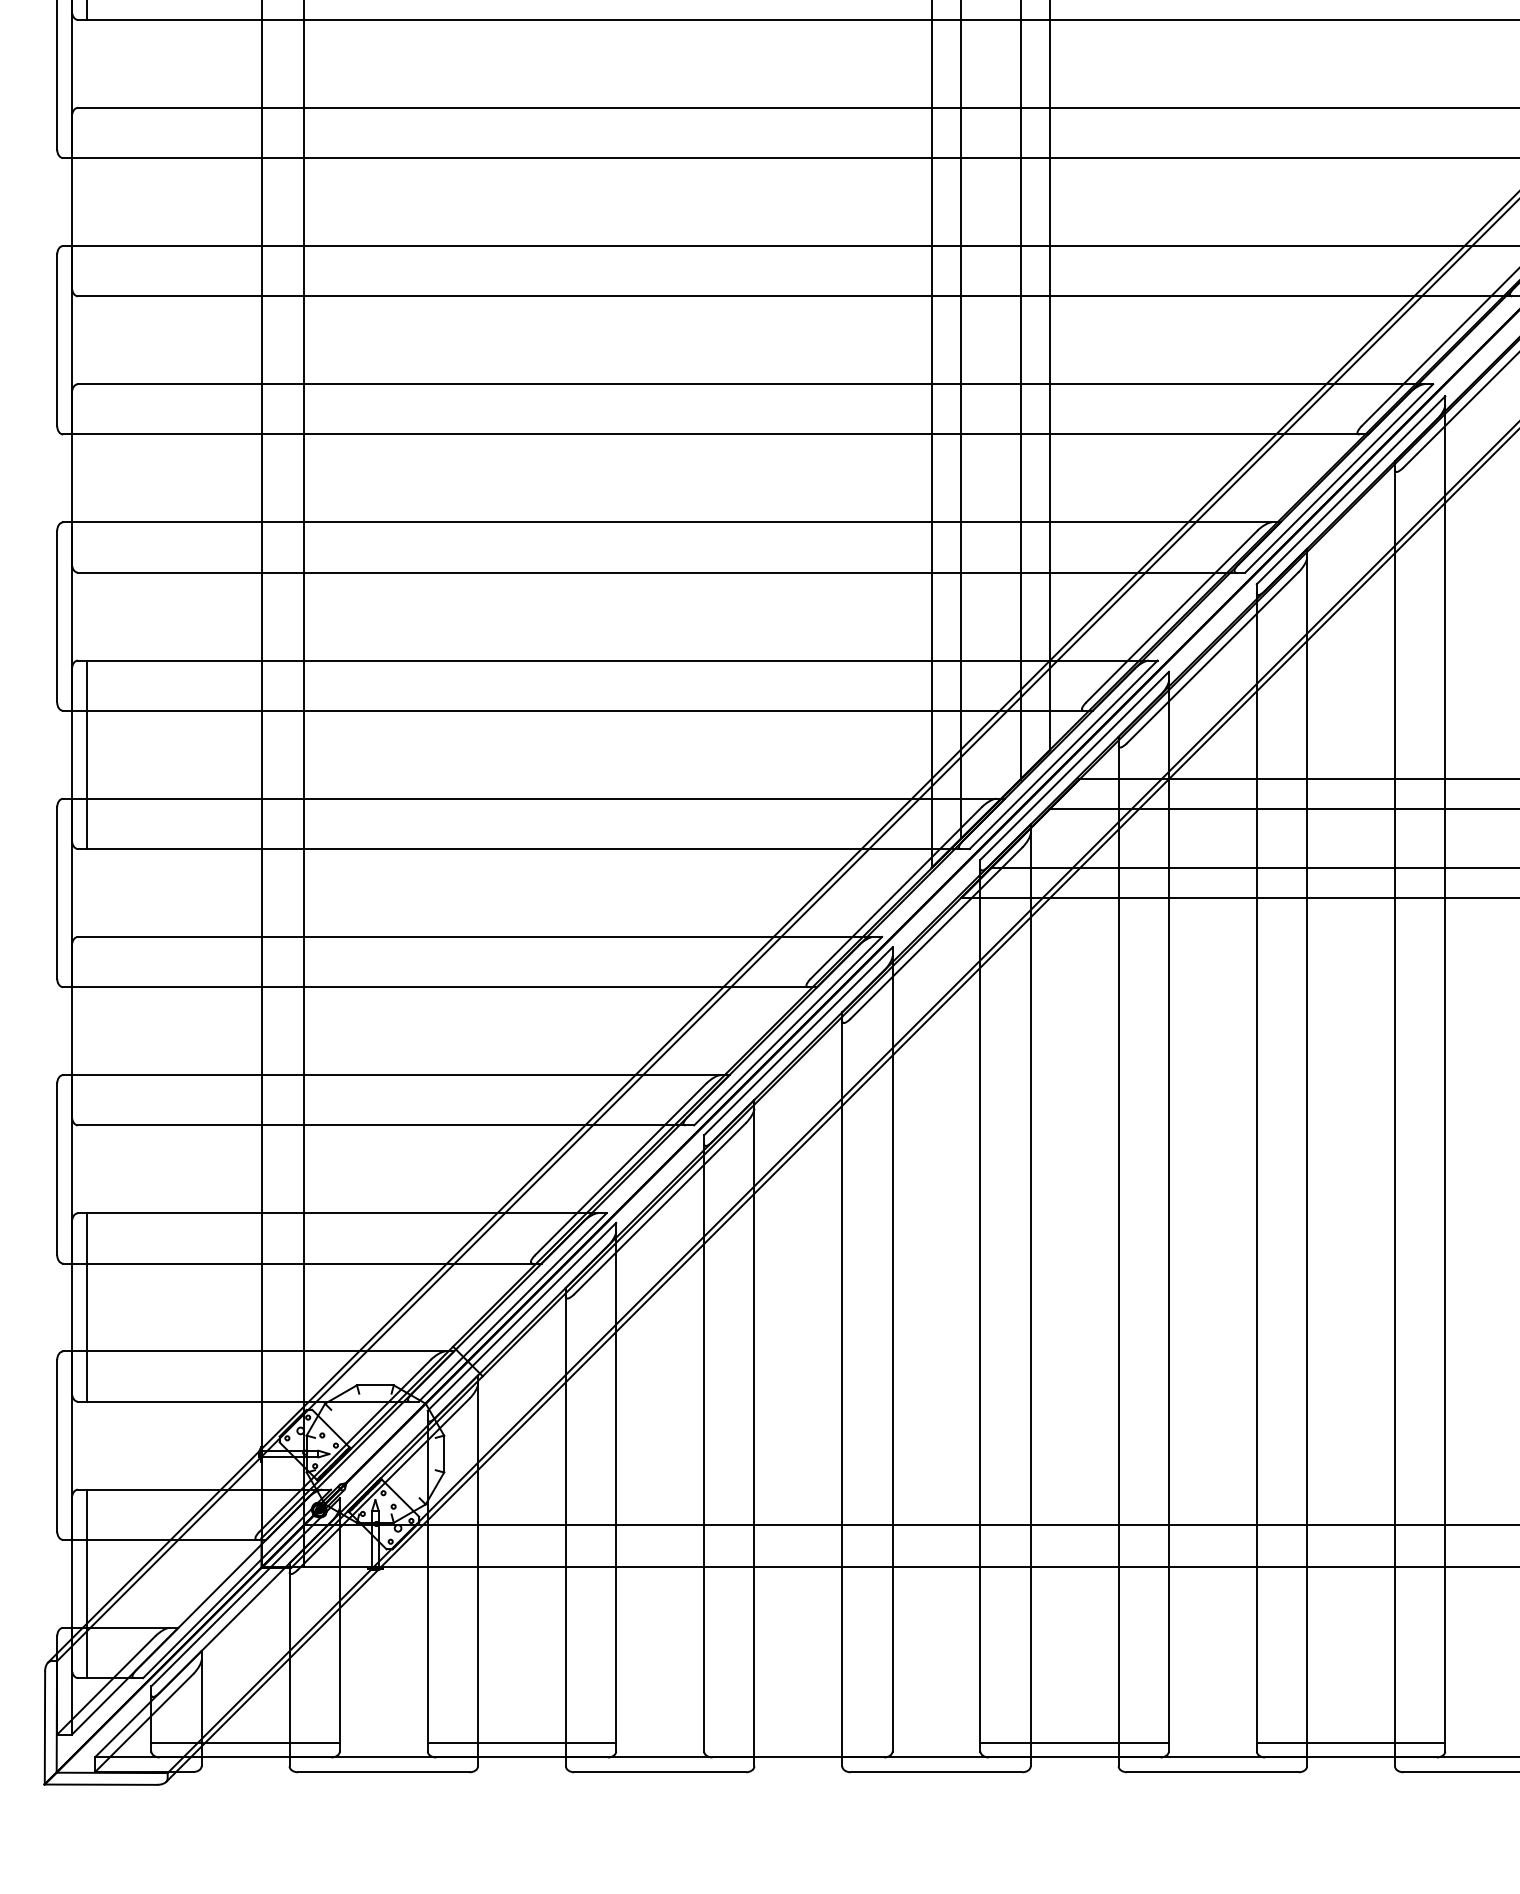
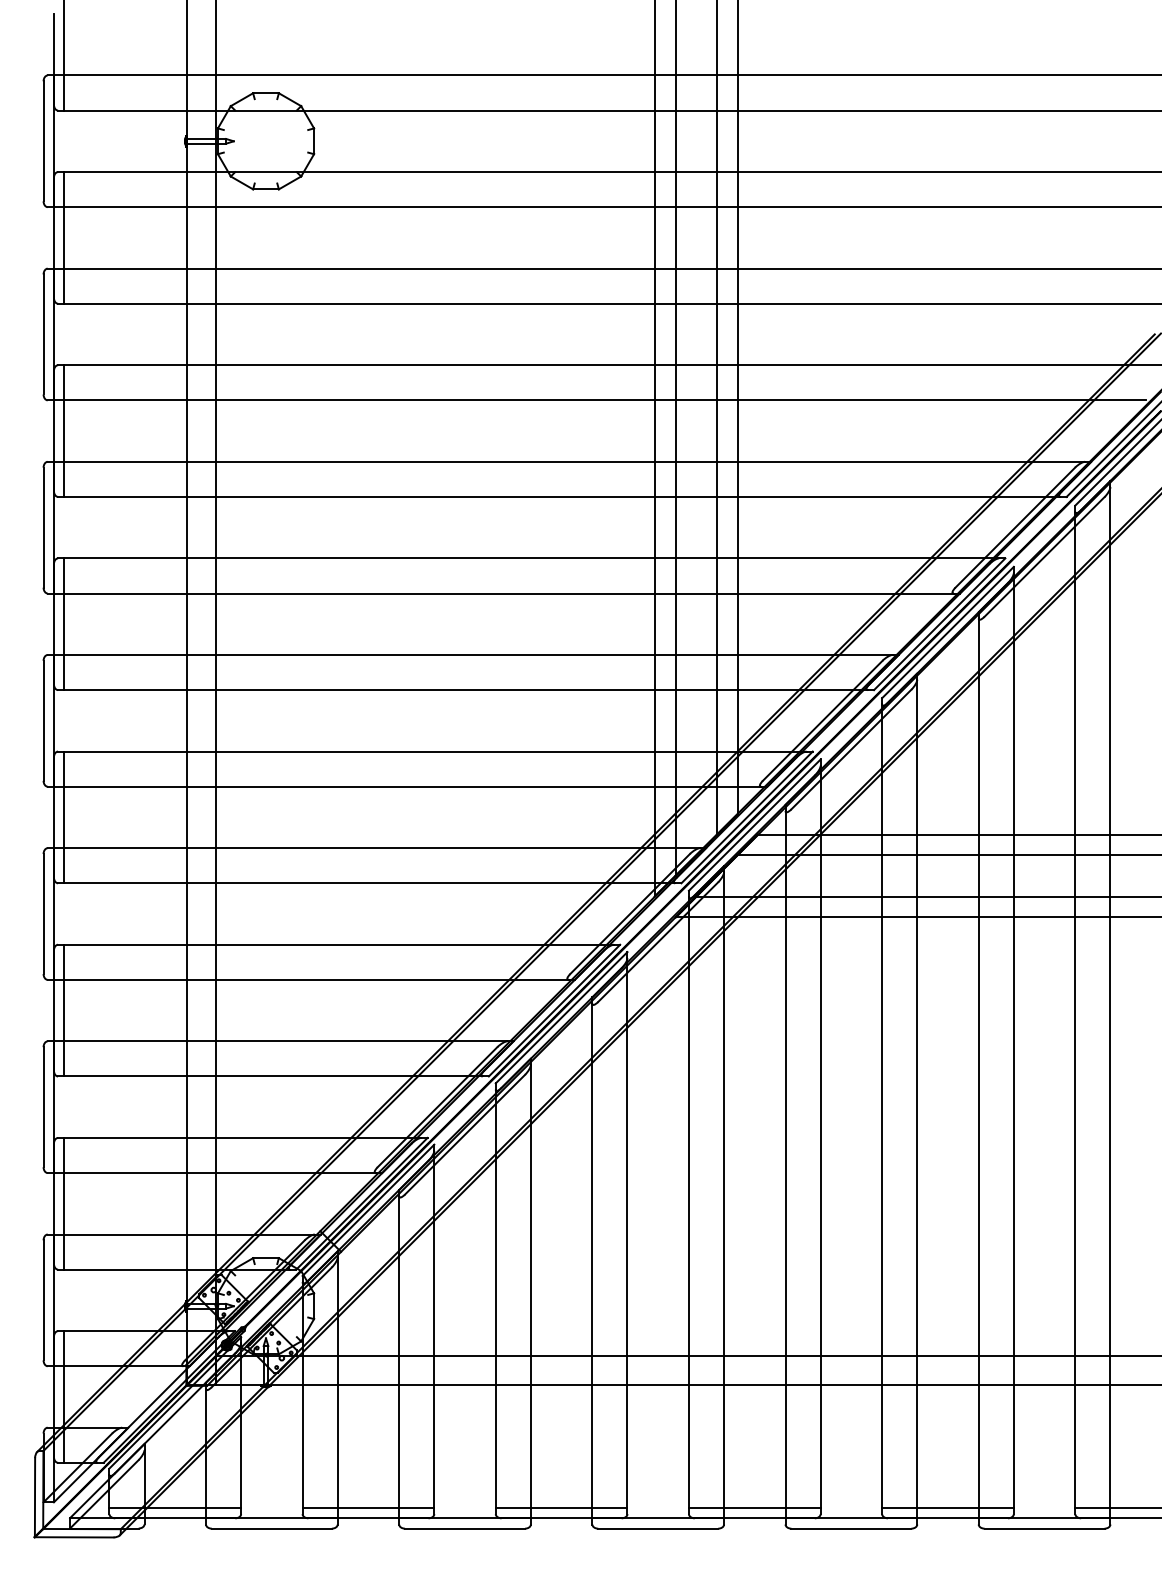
line: (87, 201) -> (64, 430), added
line: (87, 478) -> (64, 624), added
line: (87, 1030) -> (64, 1010), added
line: (798, 1741) -> (561, 1507), added

